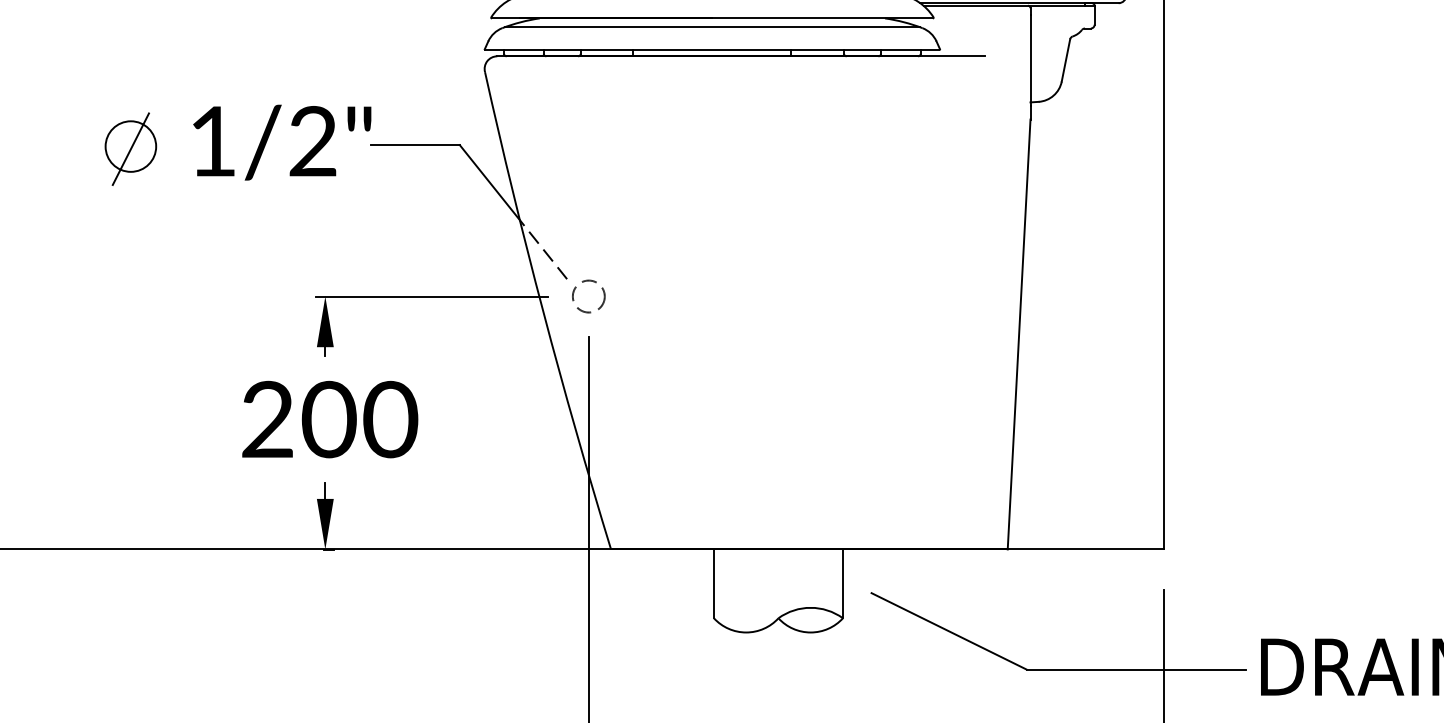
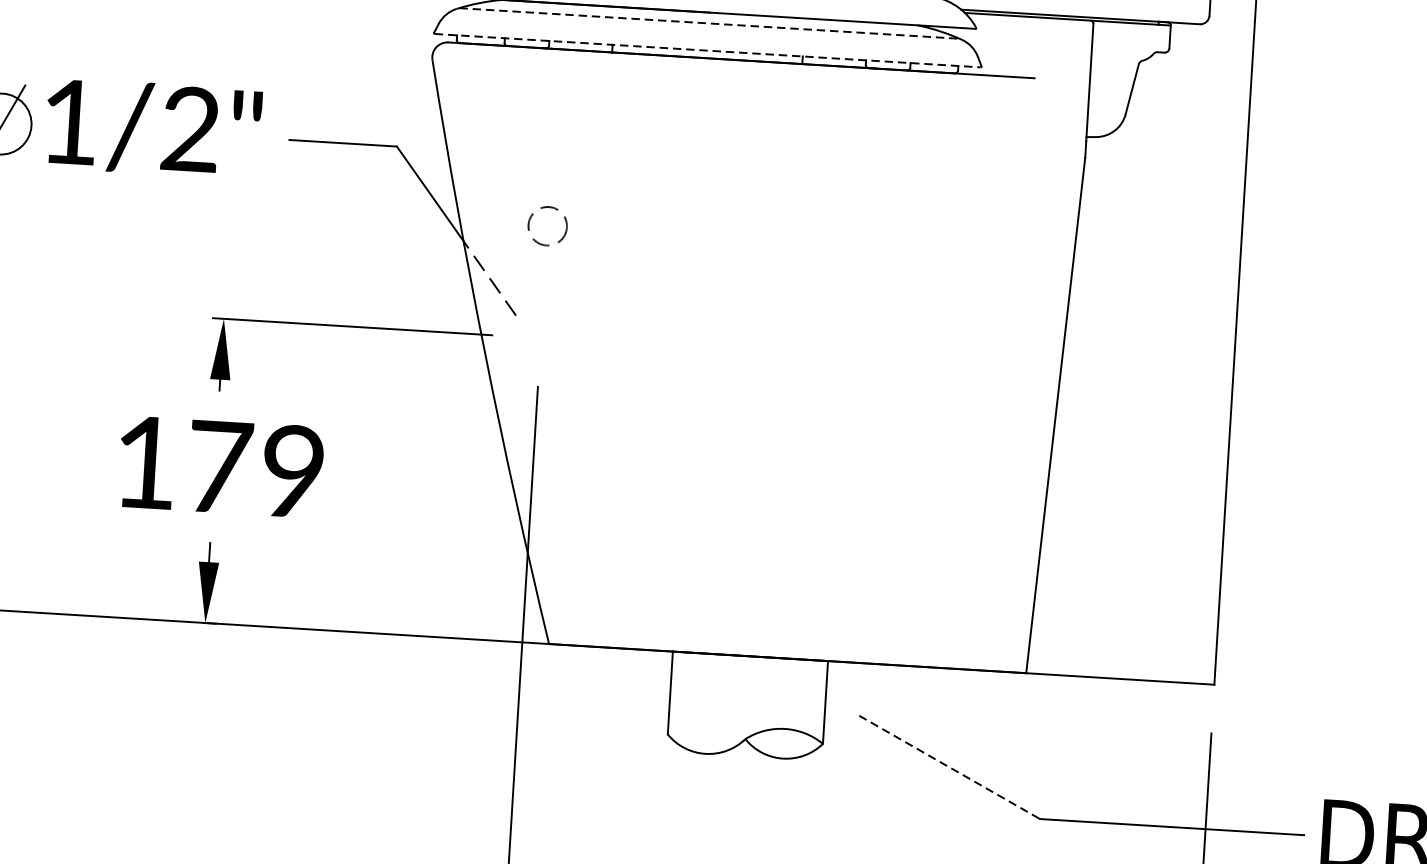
line: (712, 27) -> (709, 23), solid -> dashed
line: (712, 50) -> (707, 51), solid -> dashed
text: (282, 142) -> (153, 128), moved
circle: (588, 296) -> (547, 226), moved
text: (330, 419) -> (221, 467), 200 -> 179
line: (949, 631) -> (950, 767), solid -> dashed

